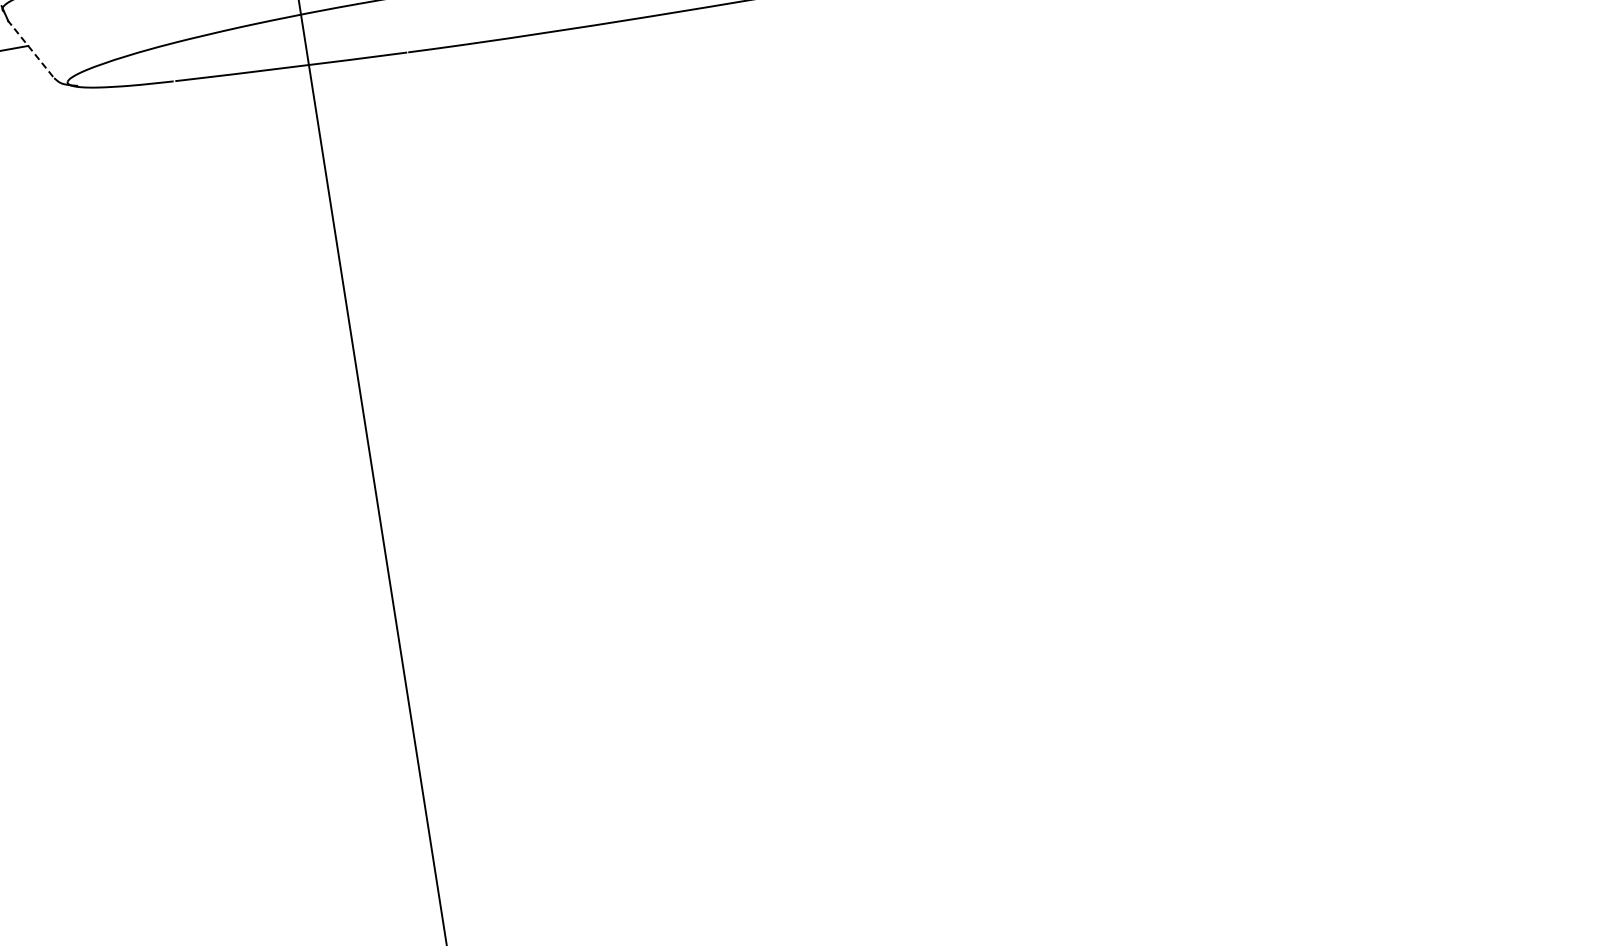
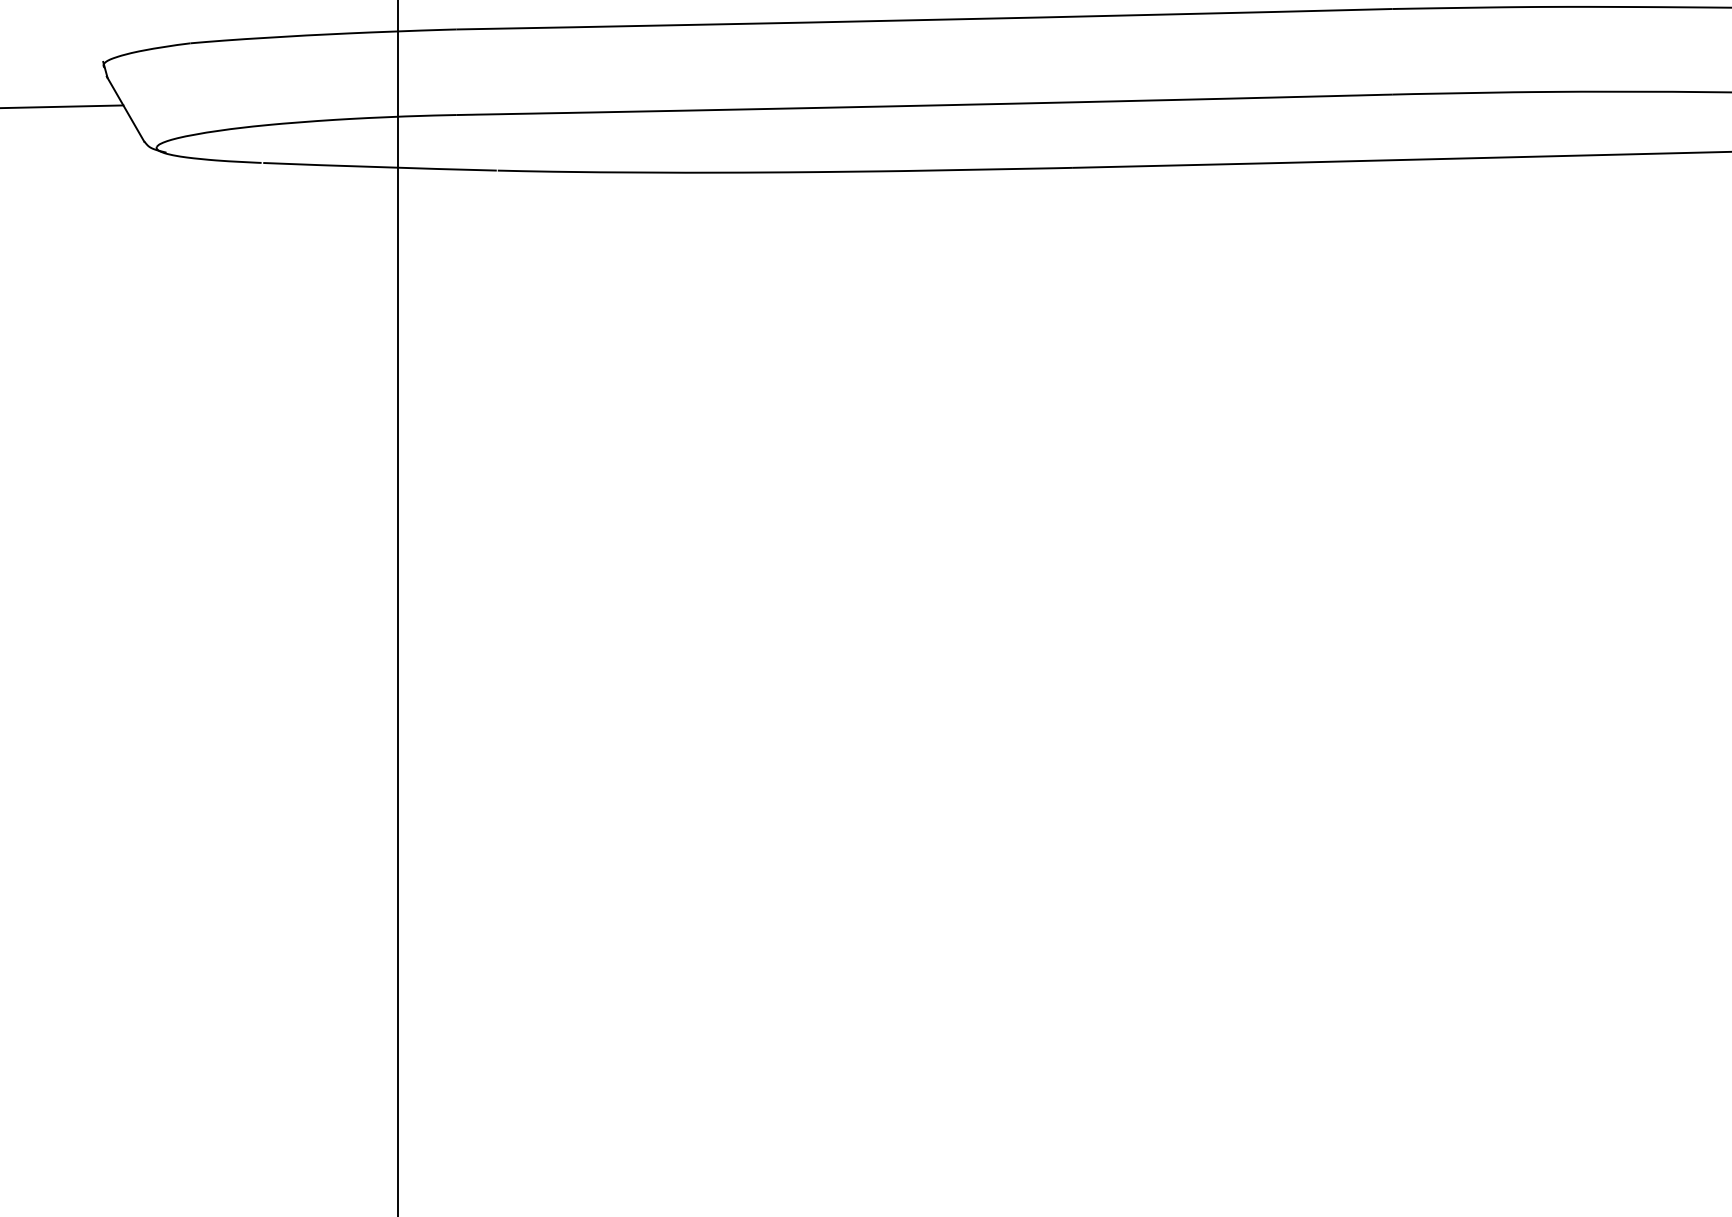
line: (30, 49) -> (125, 109), dashed -> solid

